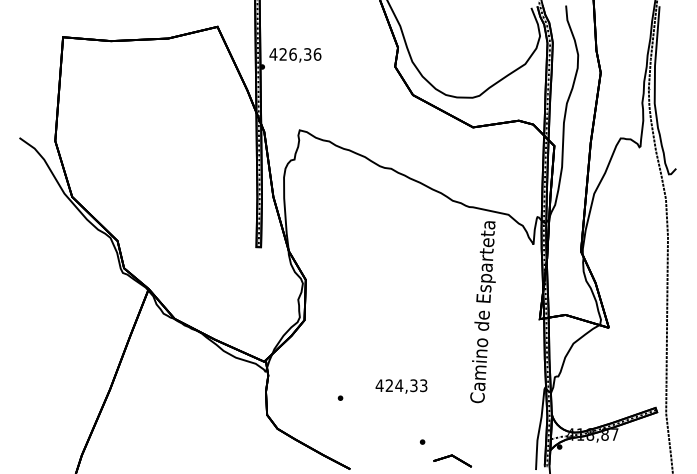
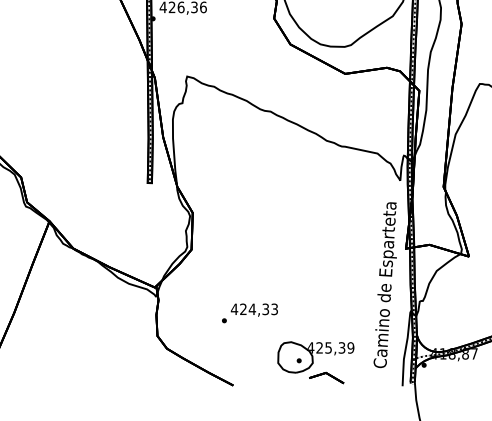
text: (482, 312) -> (384, 285), moved
text: (401, 386) -> (254, 310), moved
part: (440, 438) -> (315, 357), added

